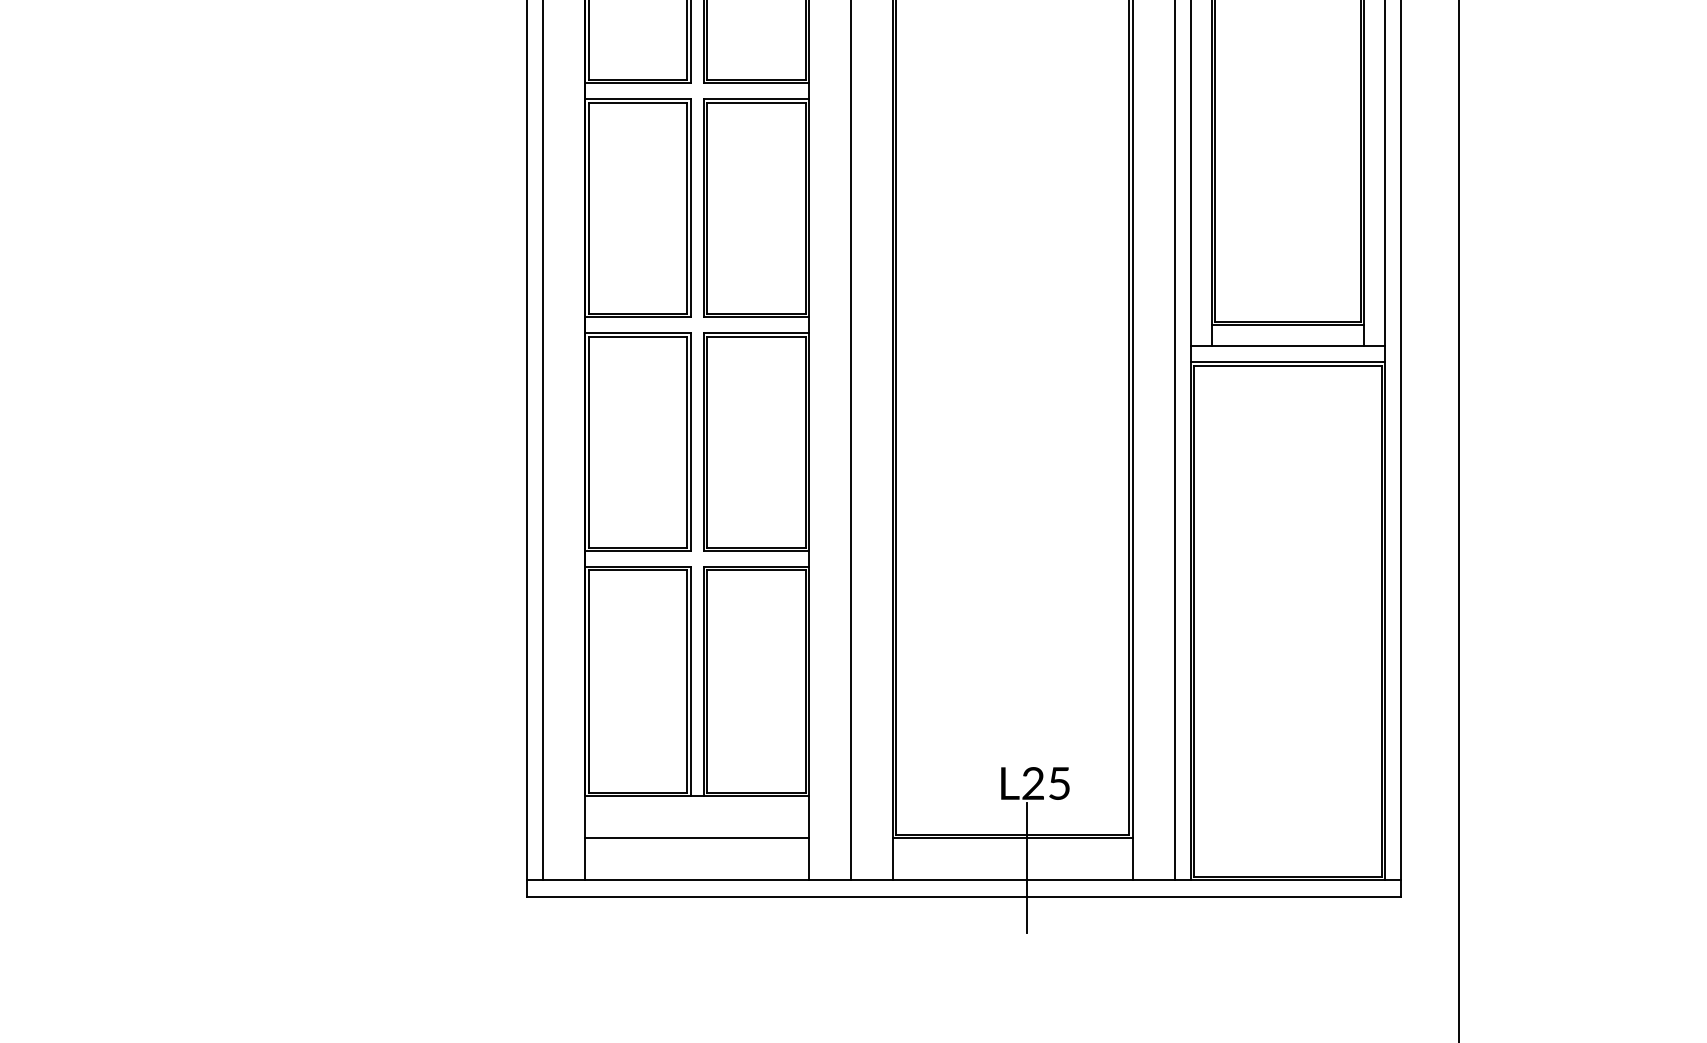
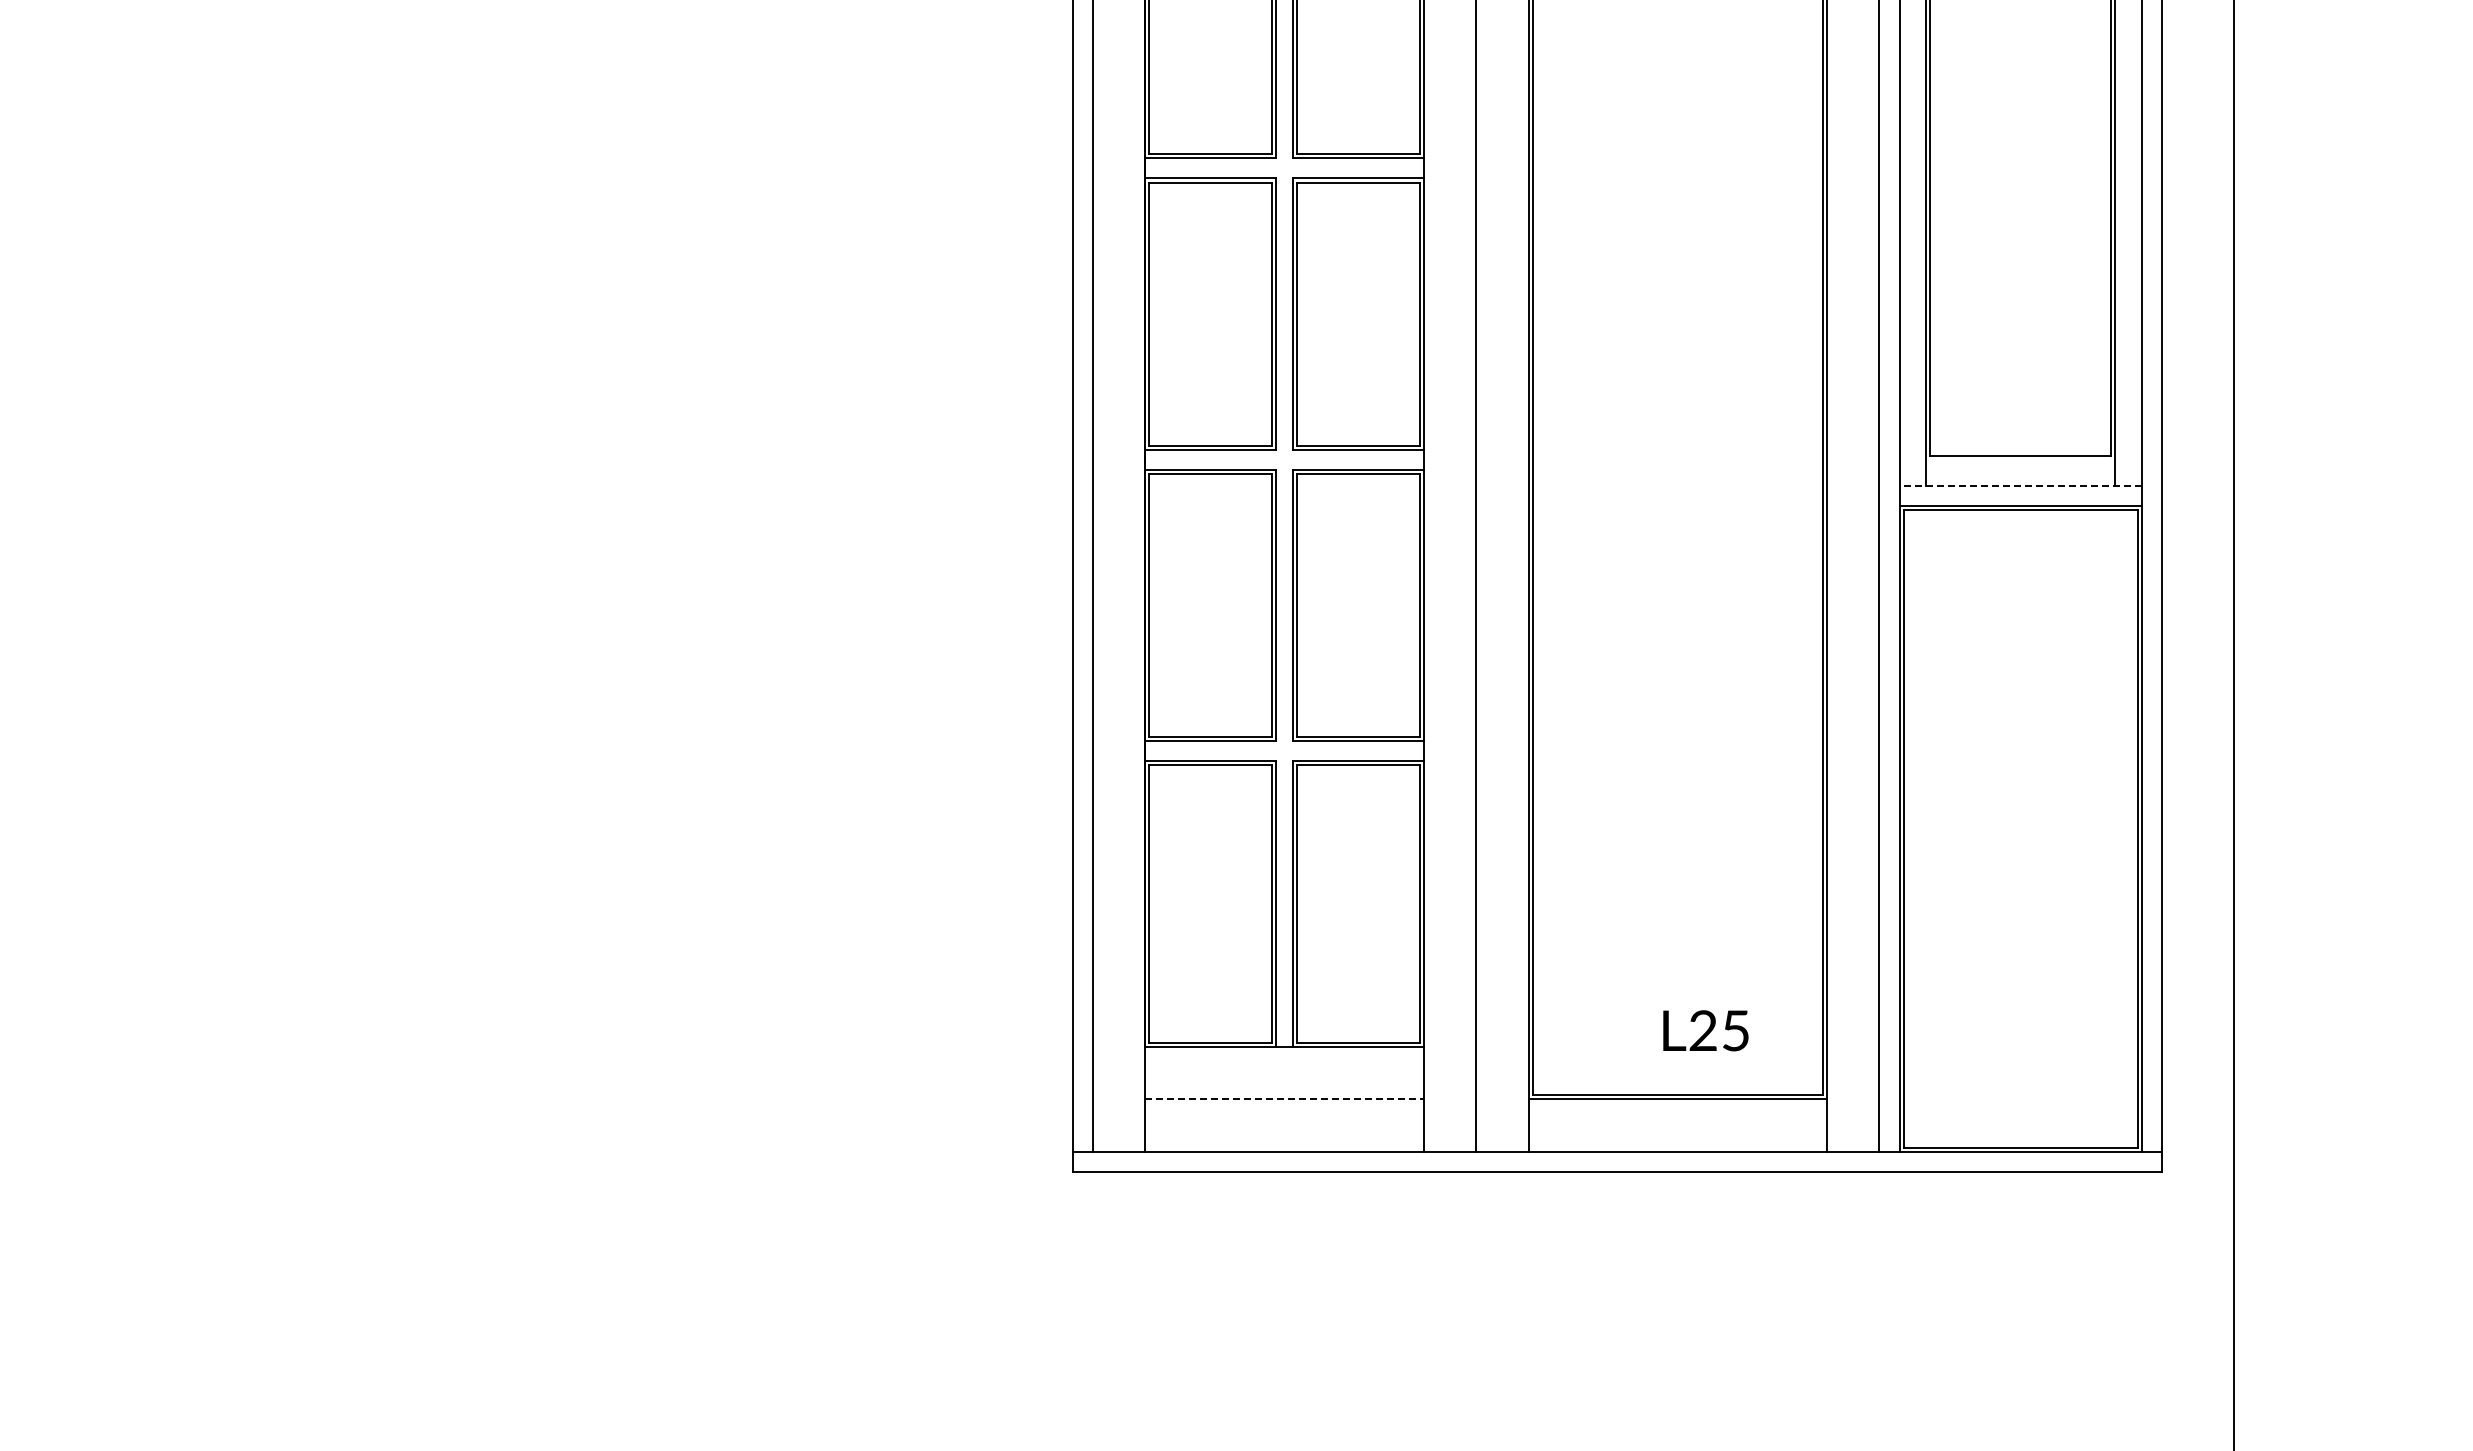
line: (1287, 324) -> (2020, 459), removed
line: (1287, 346) -> (2020, 486), solid -> dashed
line: (697, 838) -> (1285, 1099), solid -> dashed
line: (1027, 867) -> (1695, 1135), removed

